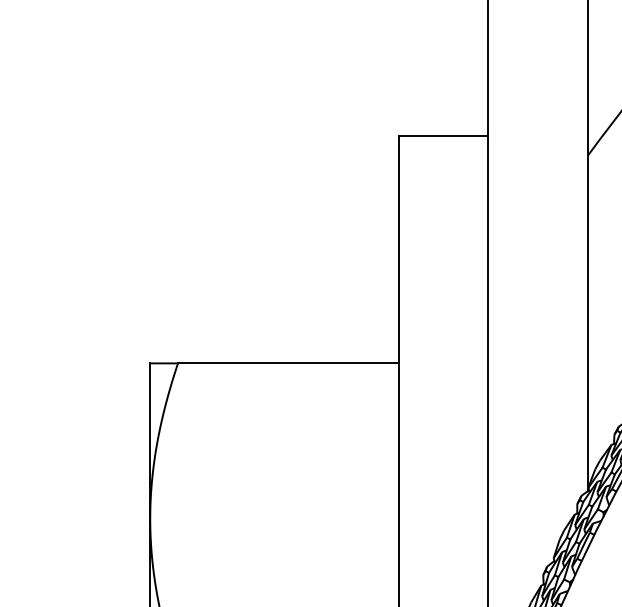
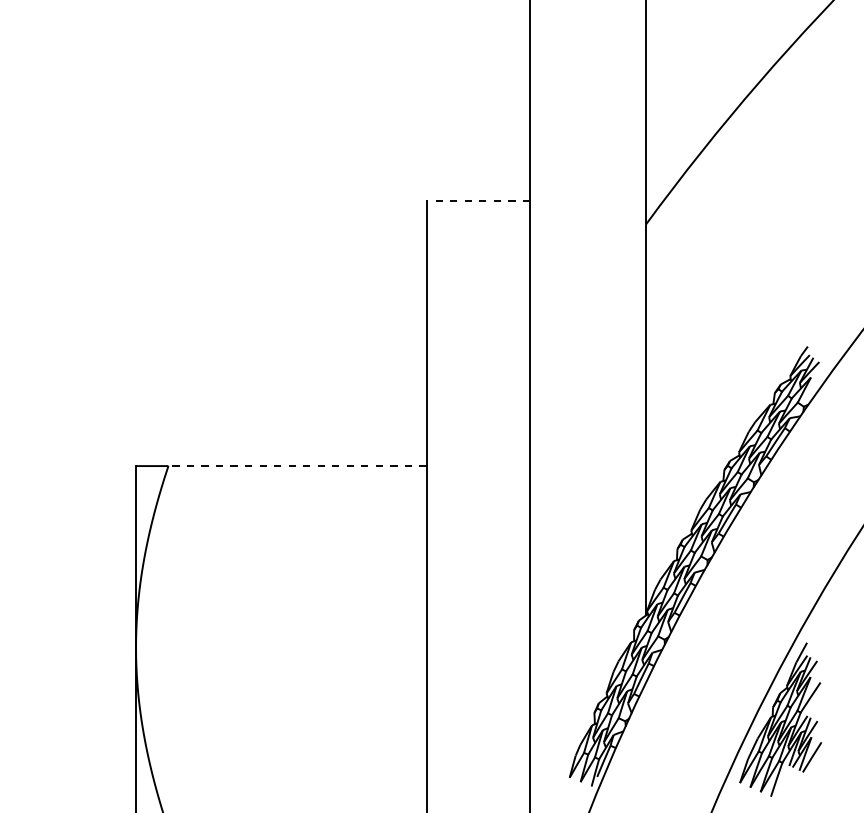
line: (443, 136) -> (478, 201), solid -> dashed
line: (288, 363) -> (297, 466), solid -> dashed

